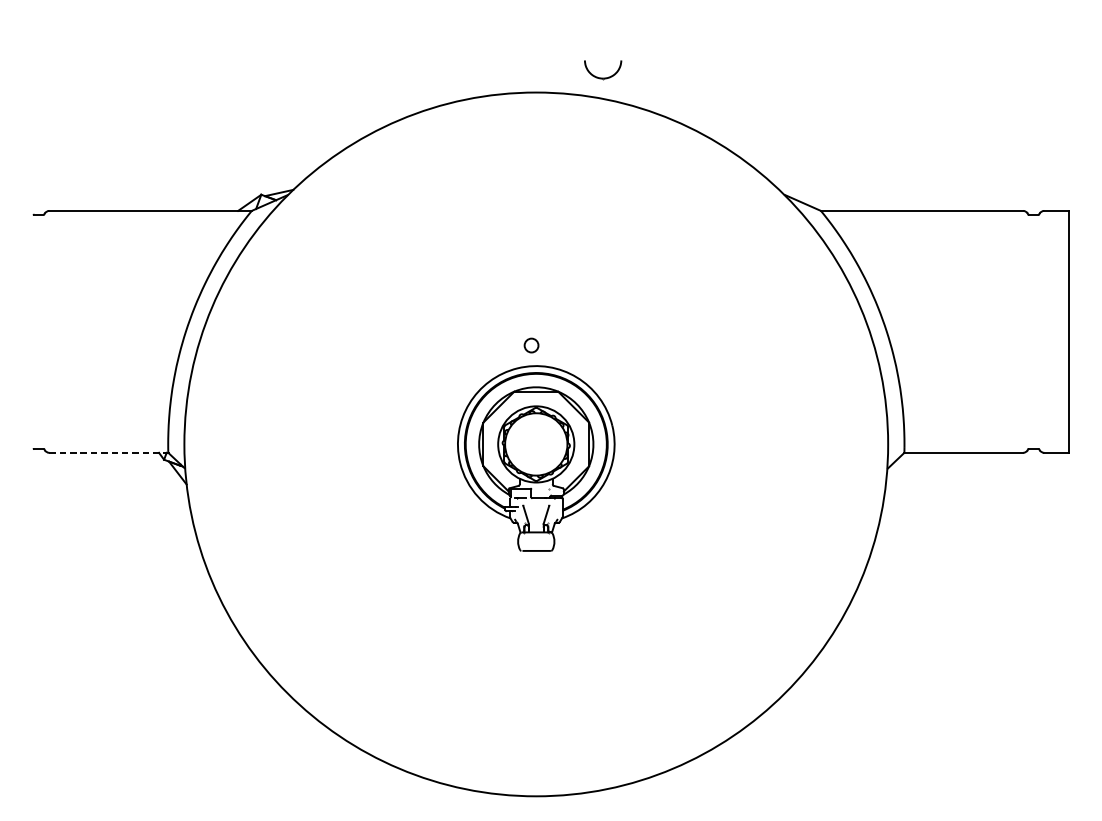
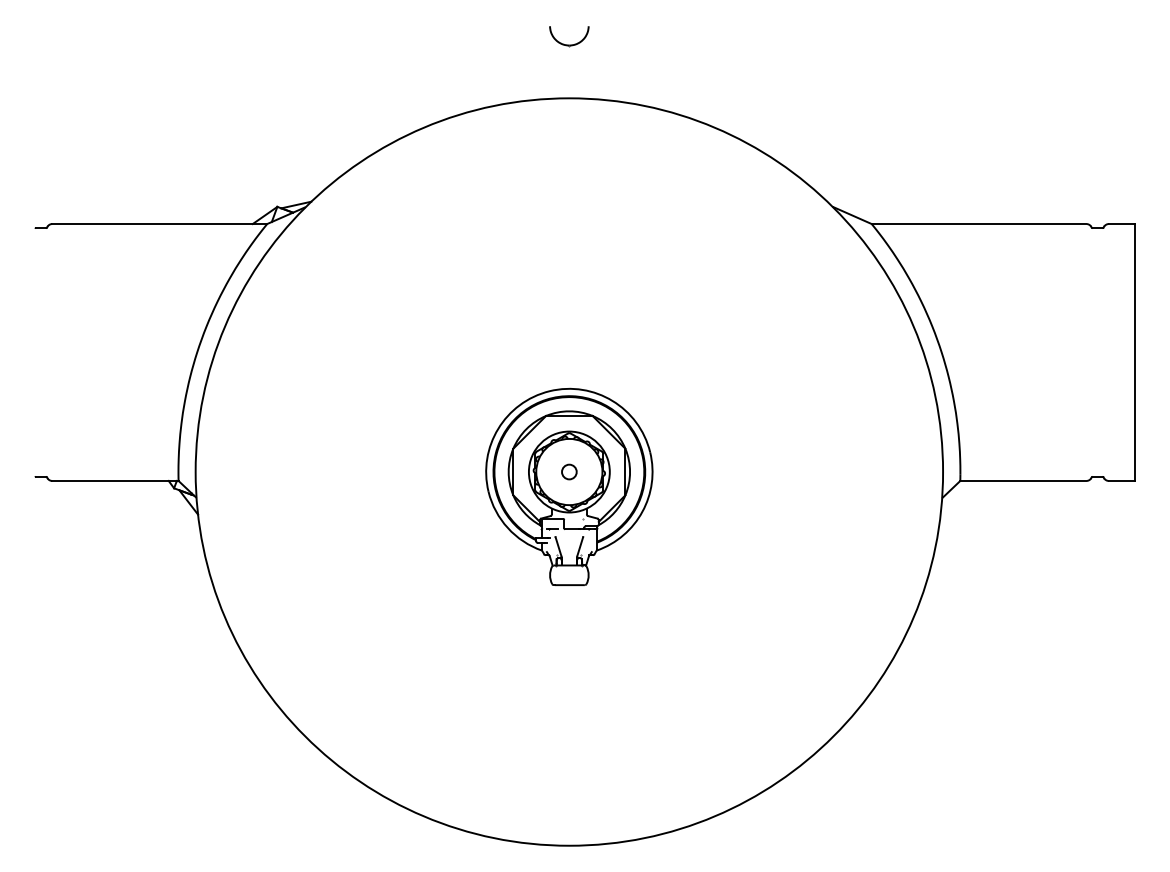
part: (603, 77) -> (569, 44), moved
circle: (531, 345) -> (569, 471), moved
line: (108, 452) -> (115, 480), dashed -> solid

